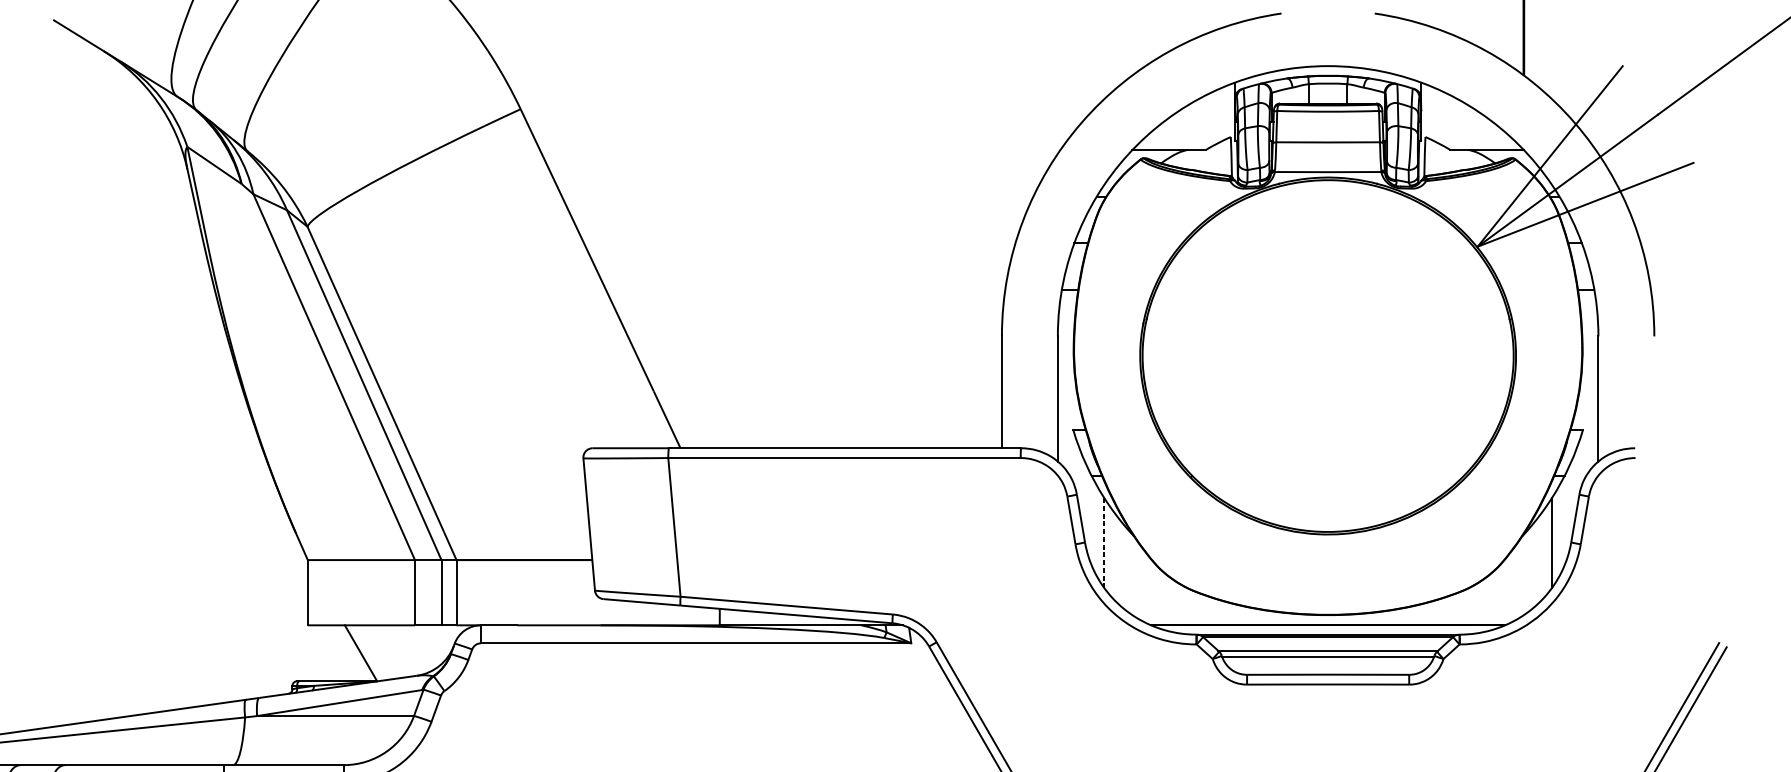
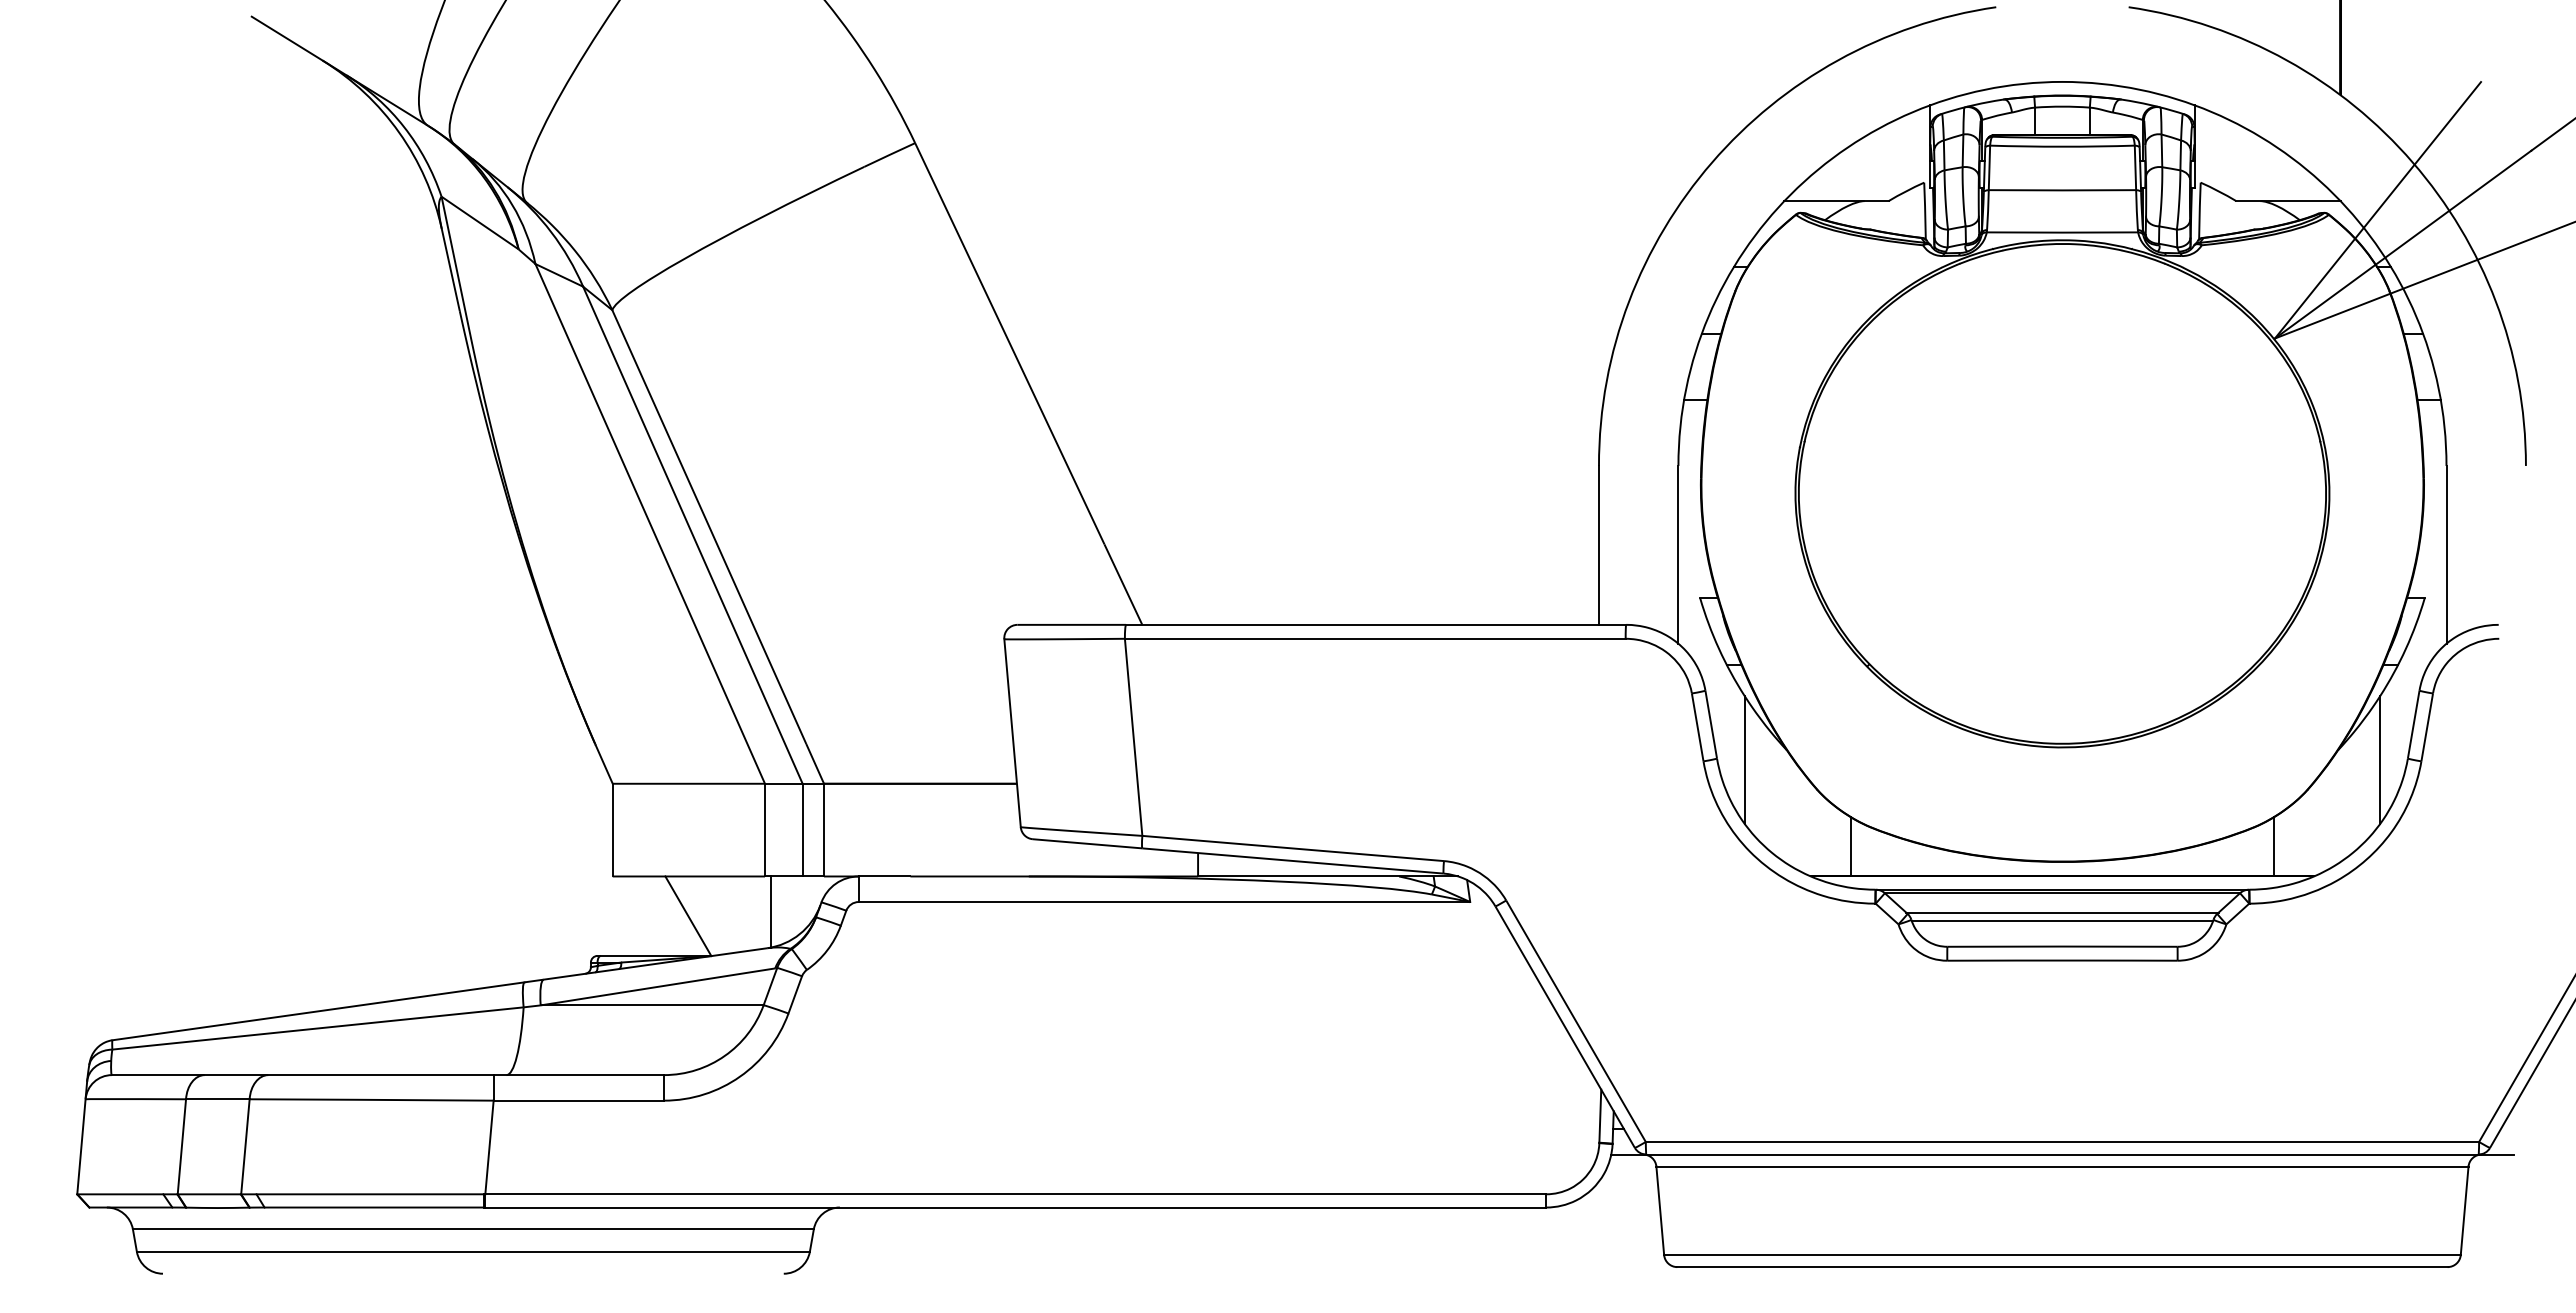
line: (1104, 543) -> (1744, 759), dashed -> solid
line: (1178, 604) -> (1850, 846), added
line: (1477, 604) -> (2274, 846), added
line: (419, 649) -> (771, 911), added

